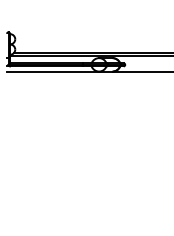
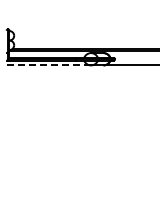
line: (53, 71) -> (49, 65), solid -> dashed

